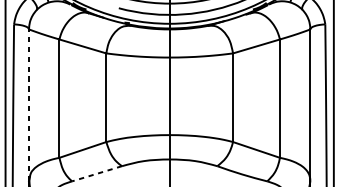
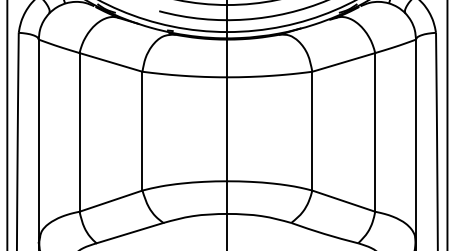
line: (28, 104) -> (38, 140), dashed -> solid
line: (97, 174) -> (130, 233), dashed -> solid

